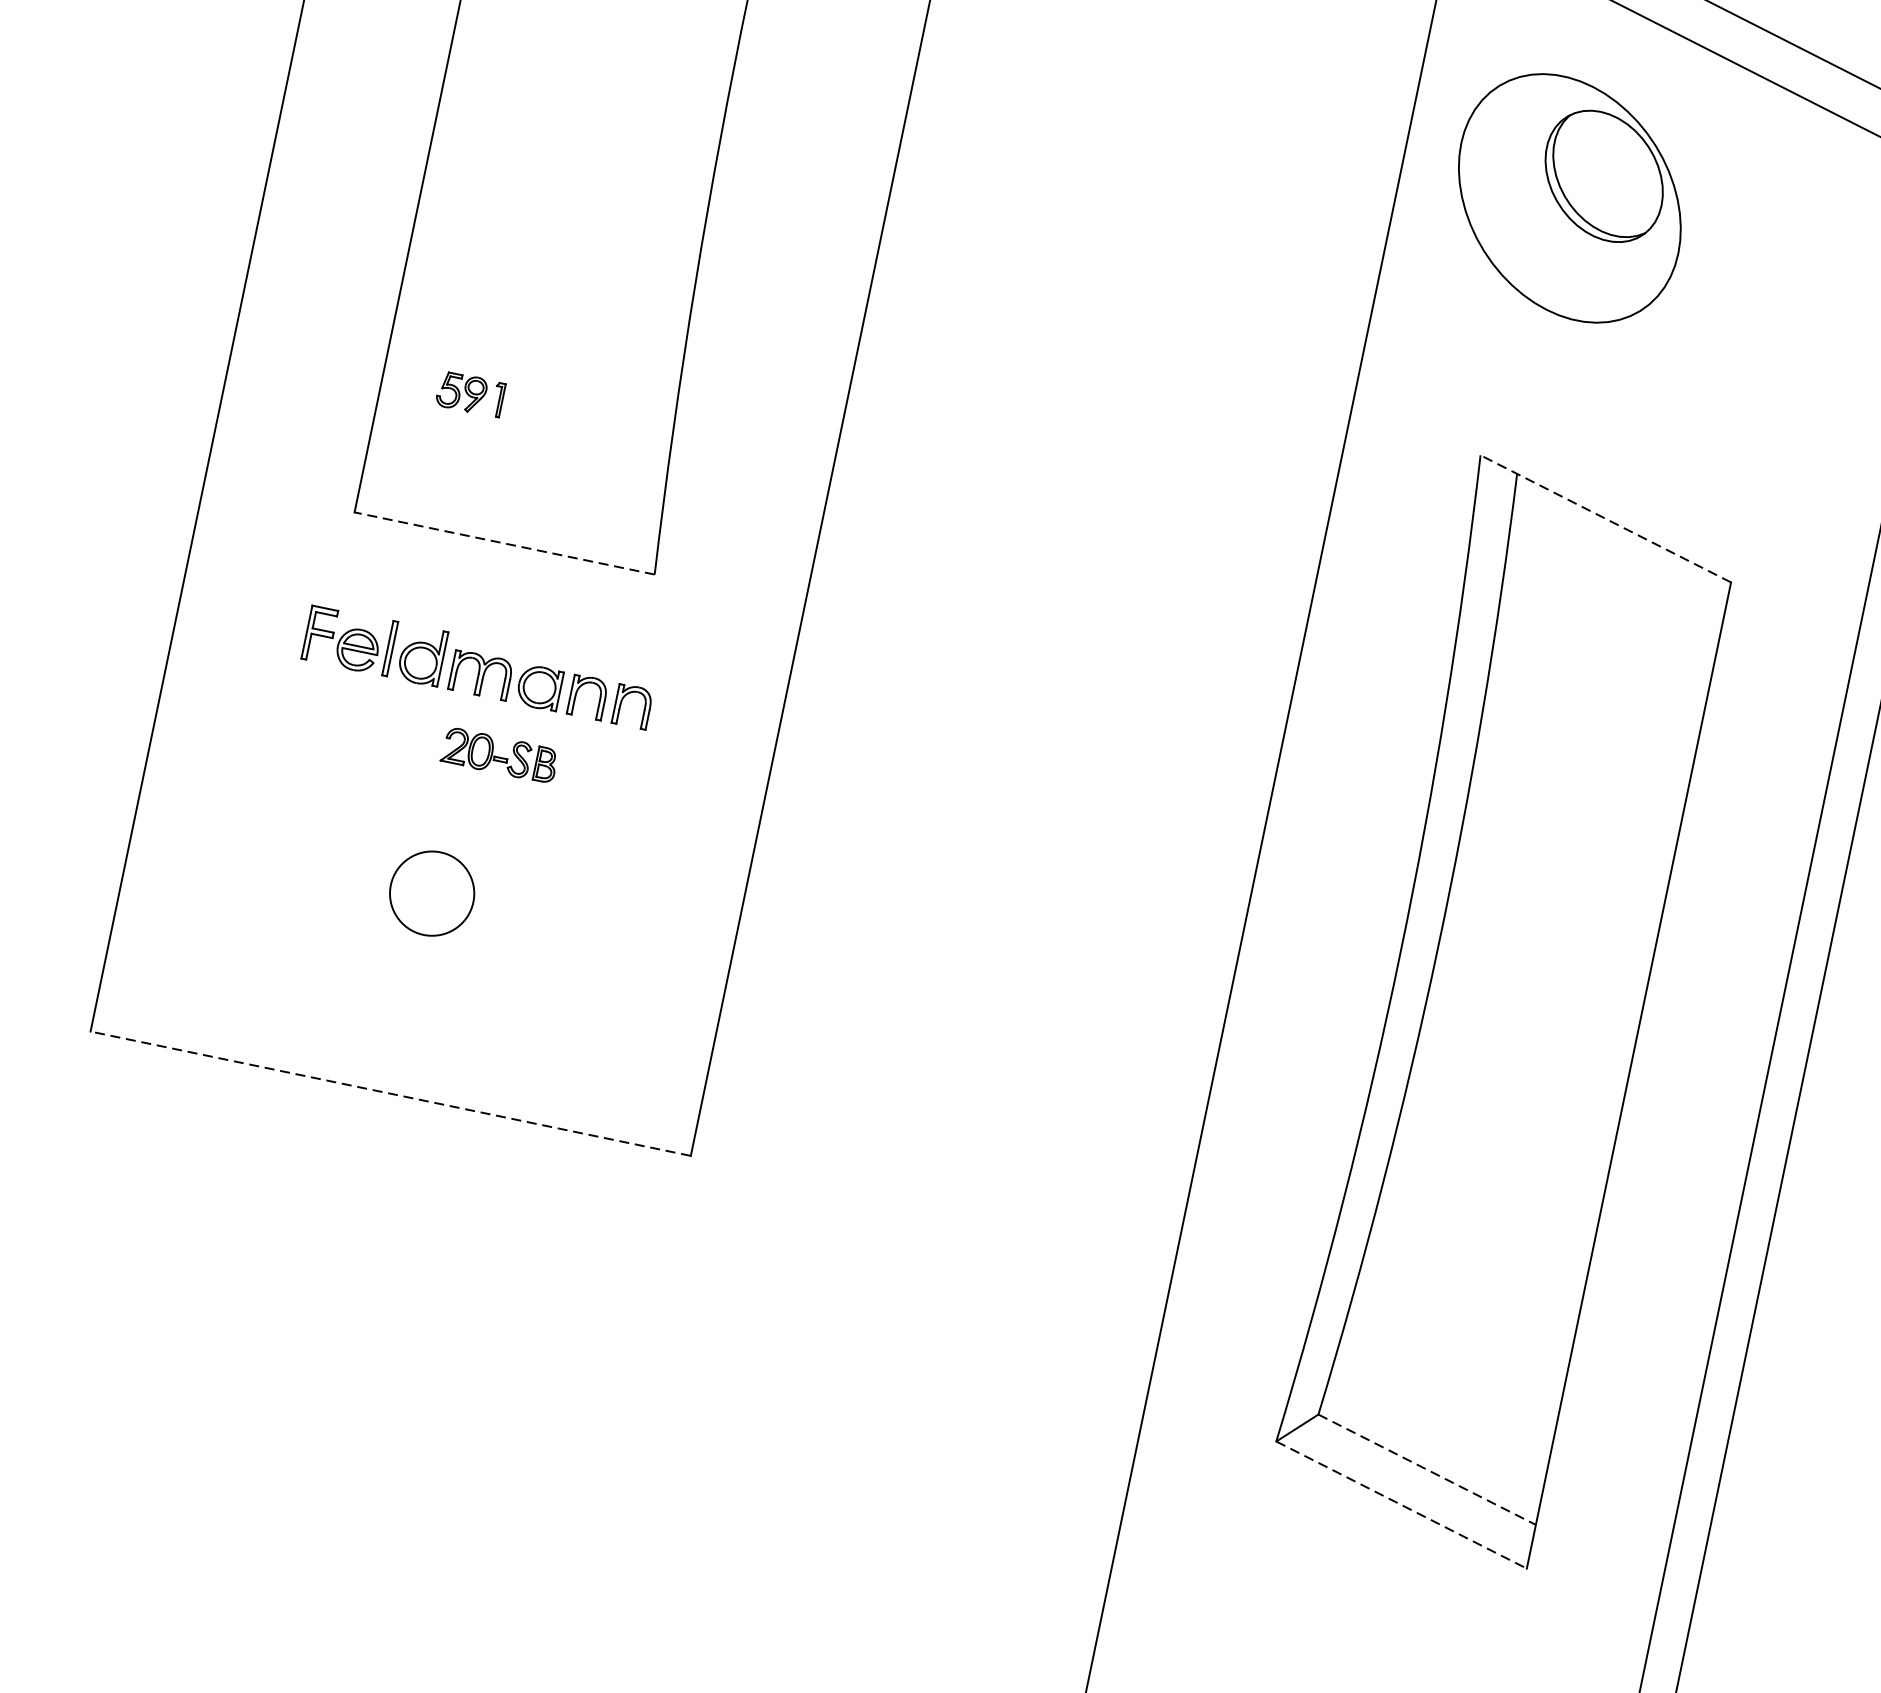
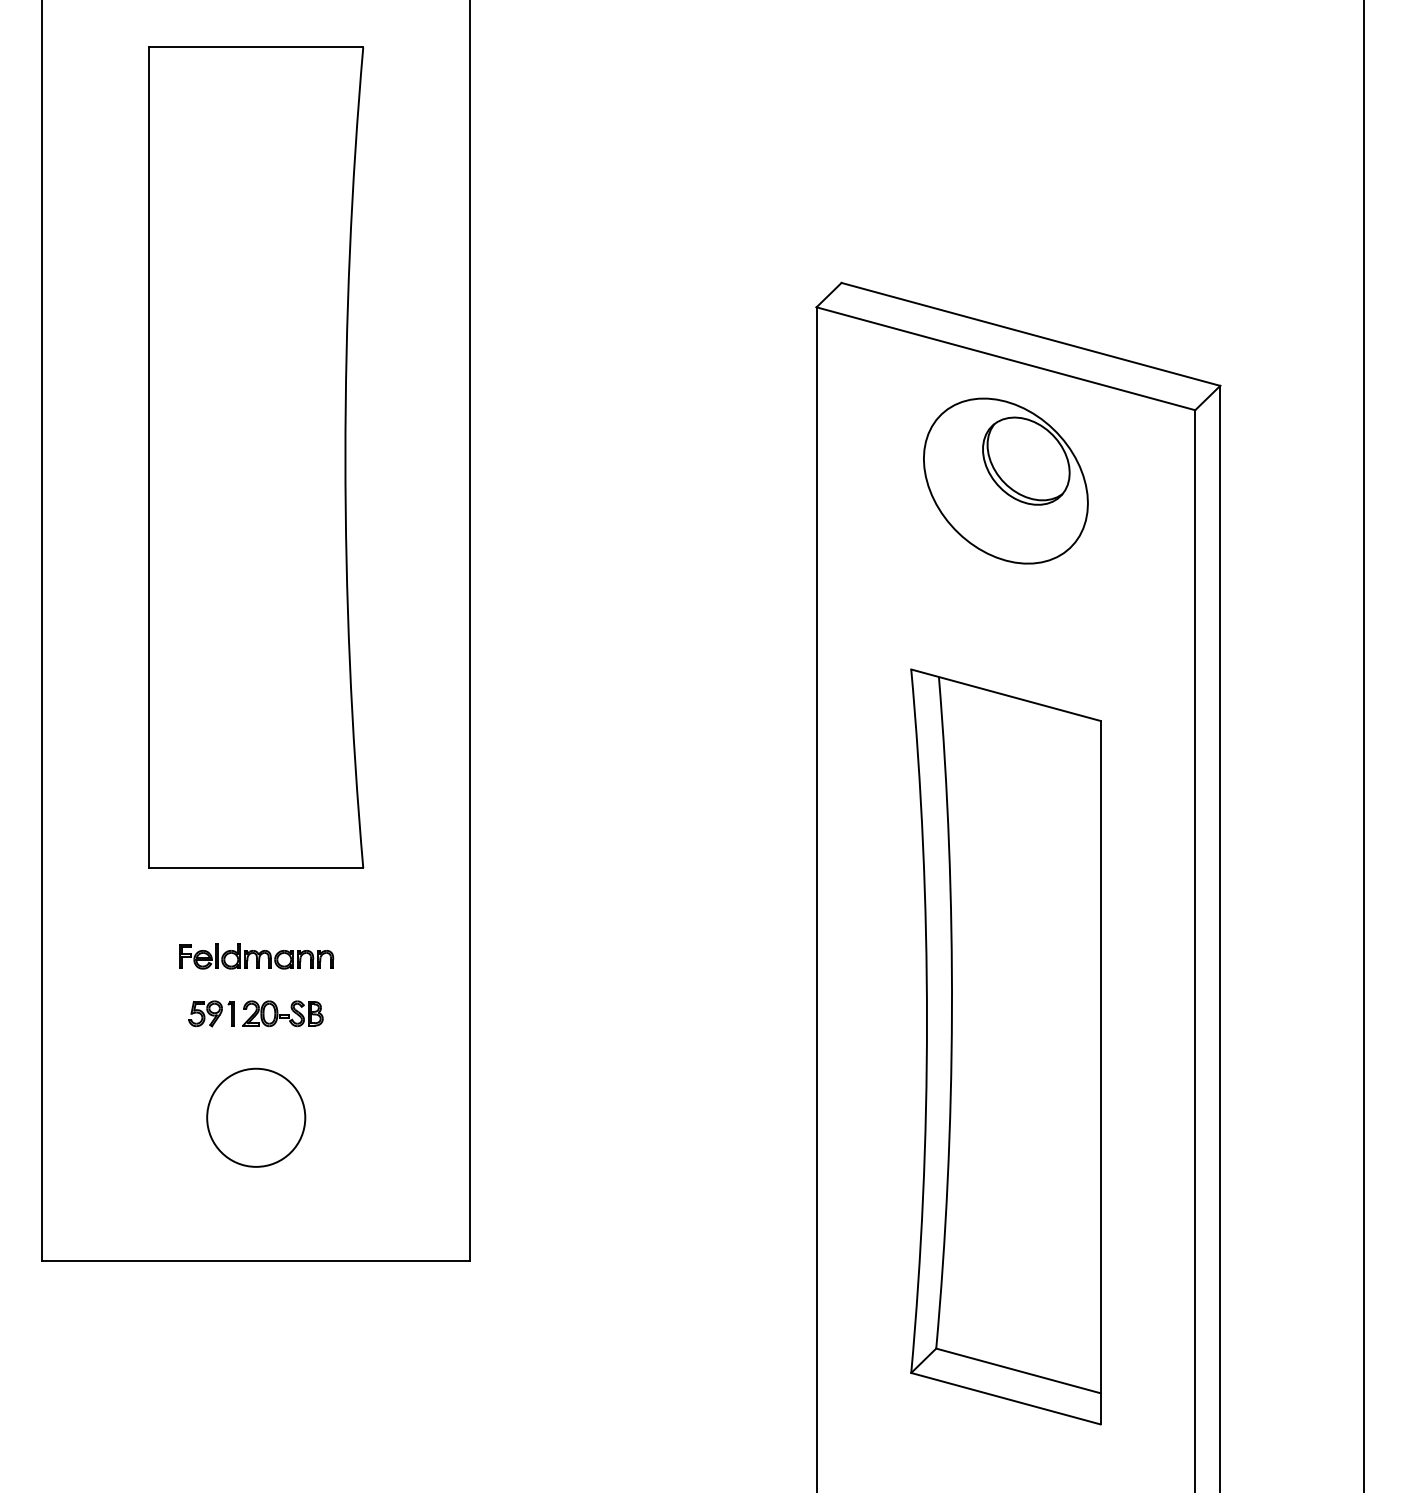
part: (1569, 197) -> (1005, 480), moved
part: (470, 393) -> (211, 1013), moved
line: (1605, 519) -> (1005, 695), dashed -> solid
line: (503, 543) -> (255, 868), dashed -> solid
part: (479, 667) -> (256, 956), size x0.62
circle: (432, 893) -> (256, 1117), size x1.67
line: (389, 1093) -> (255, 1260), dashed -> solid
line: (1427, 1470) -> (1018, 1371), dashed -> solid
line: (1402, 1504) -> (1006, 1398), dashed -> solid

